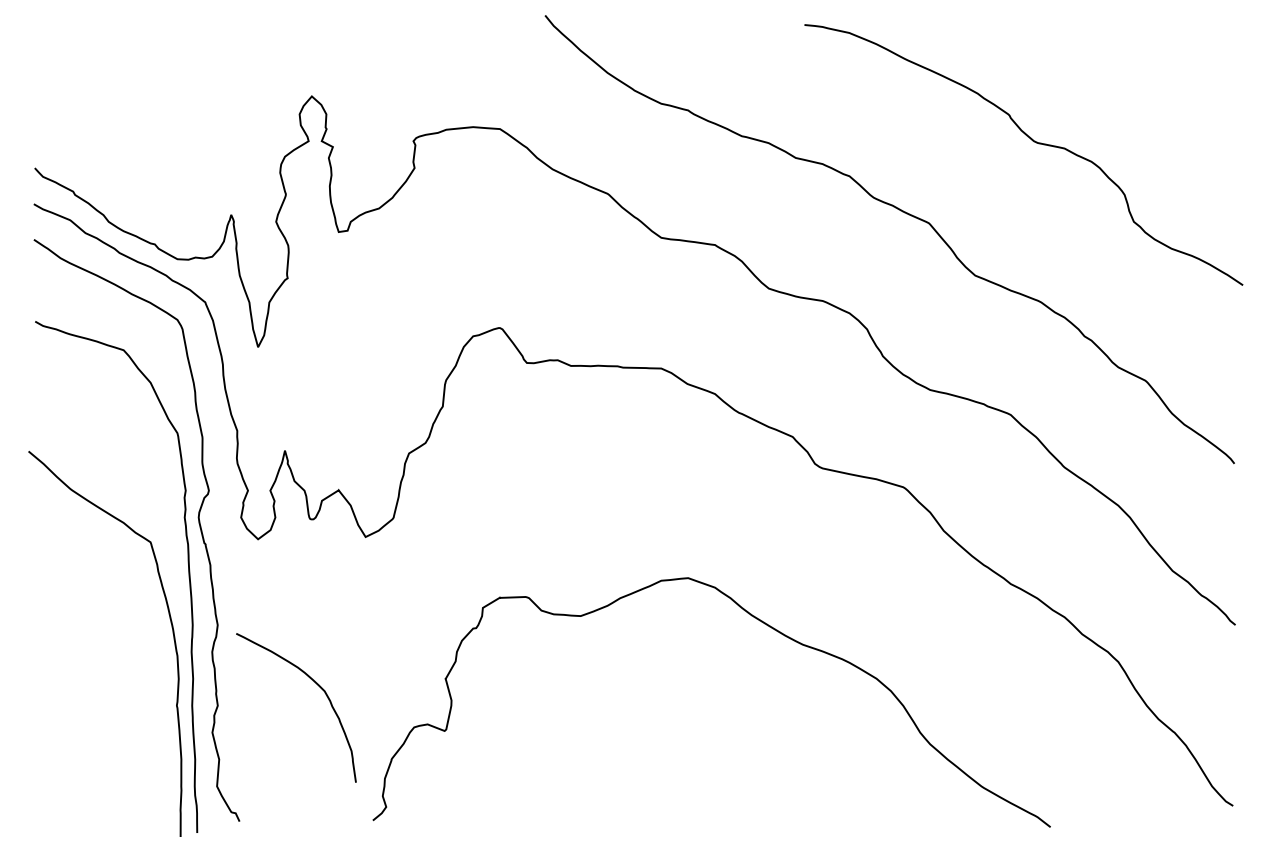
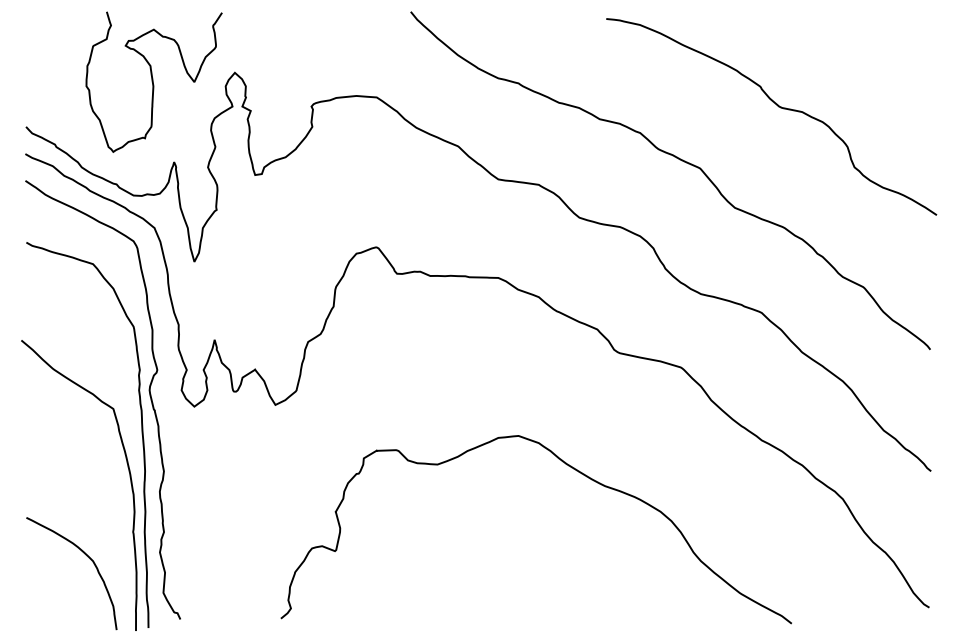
curve: (203, 108) -> (153, 81), added
curve: (317, 685) -> (87, 556), moved

